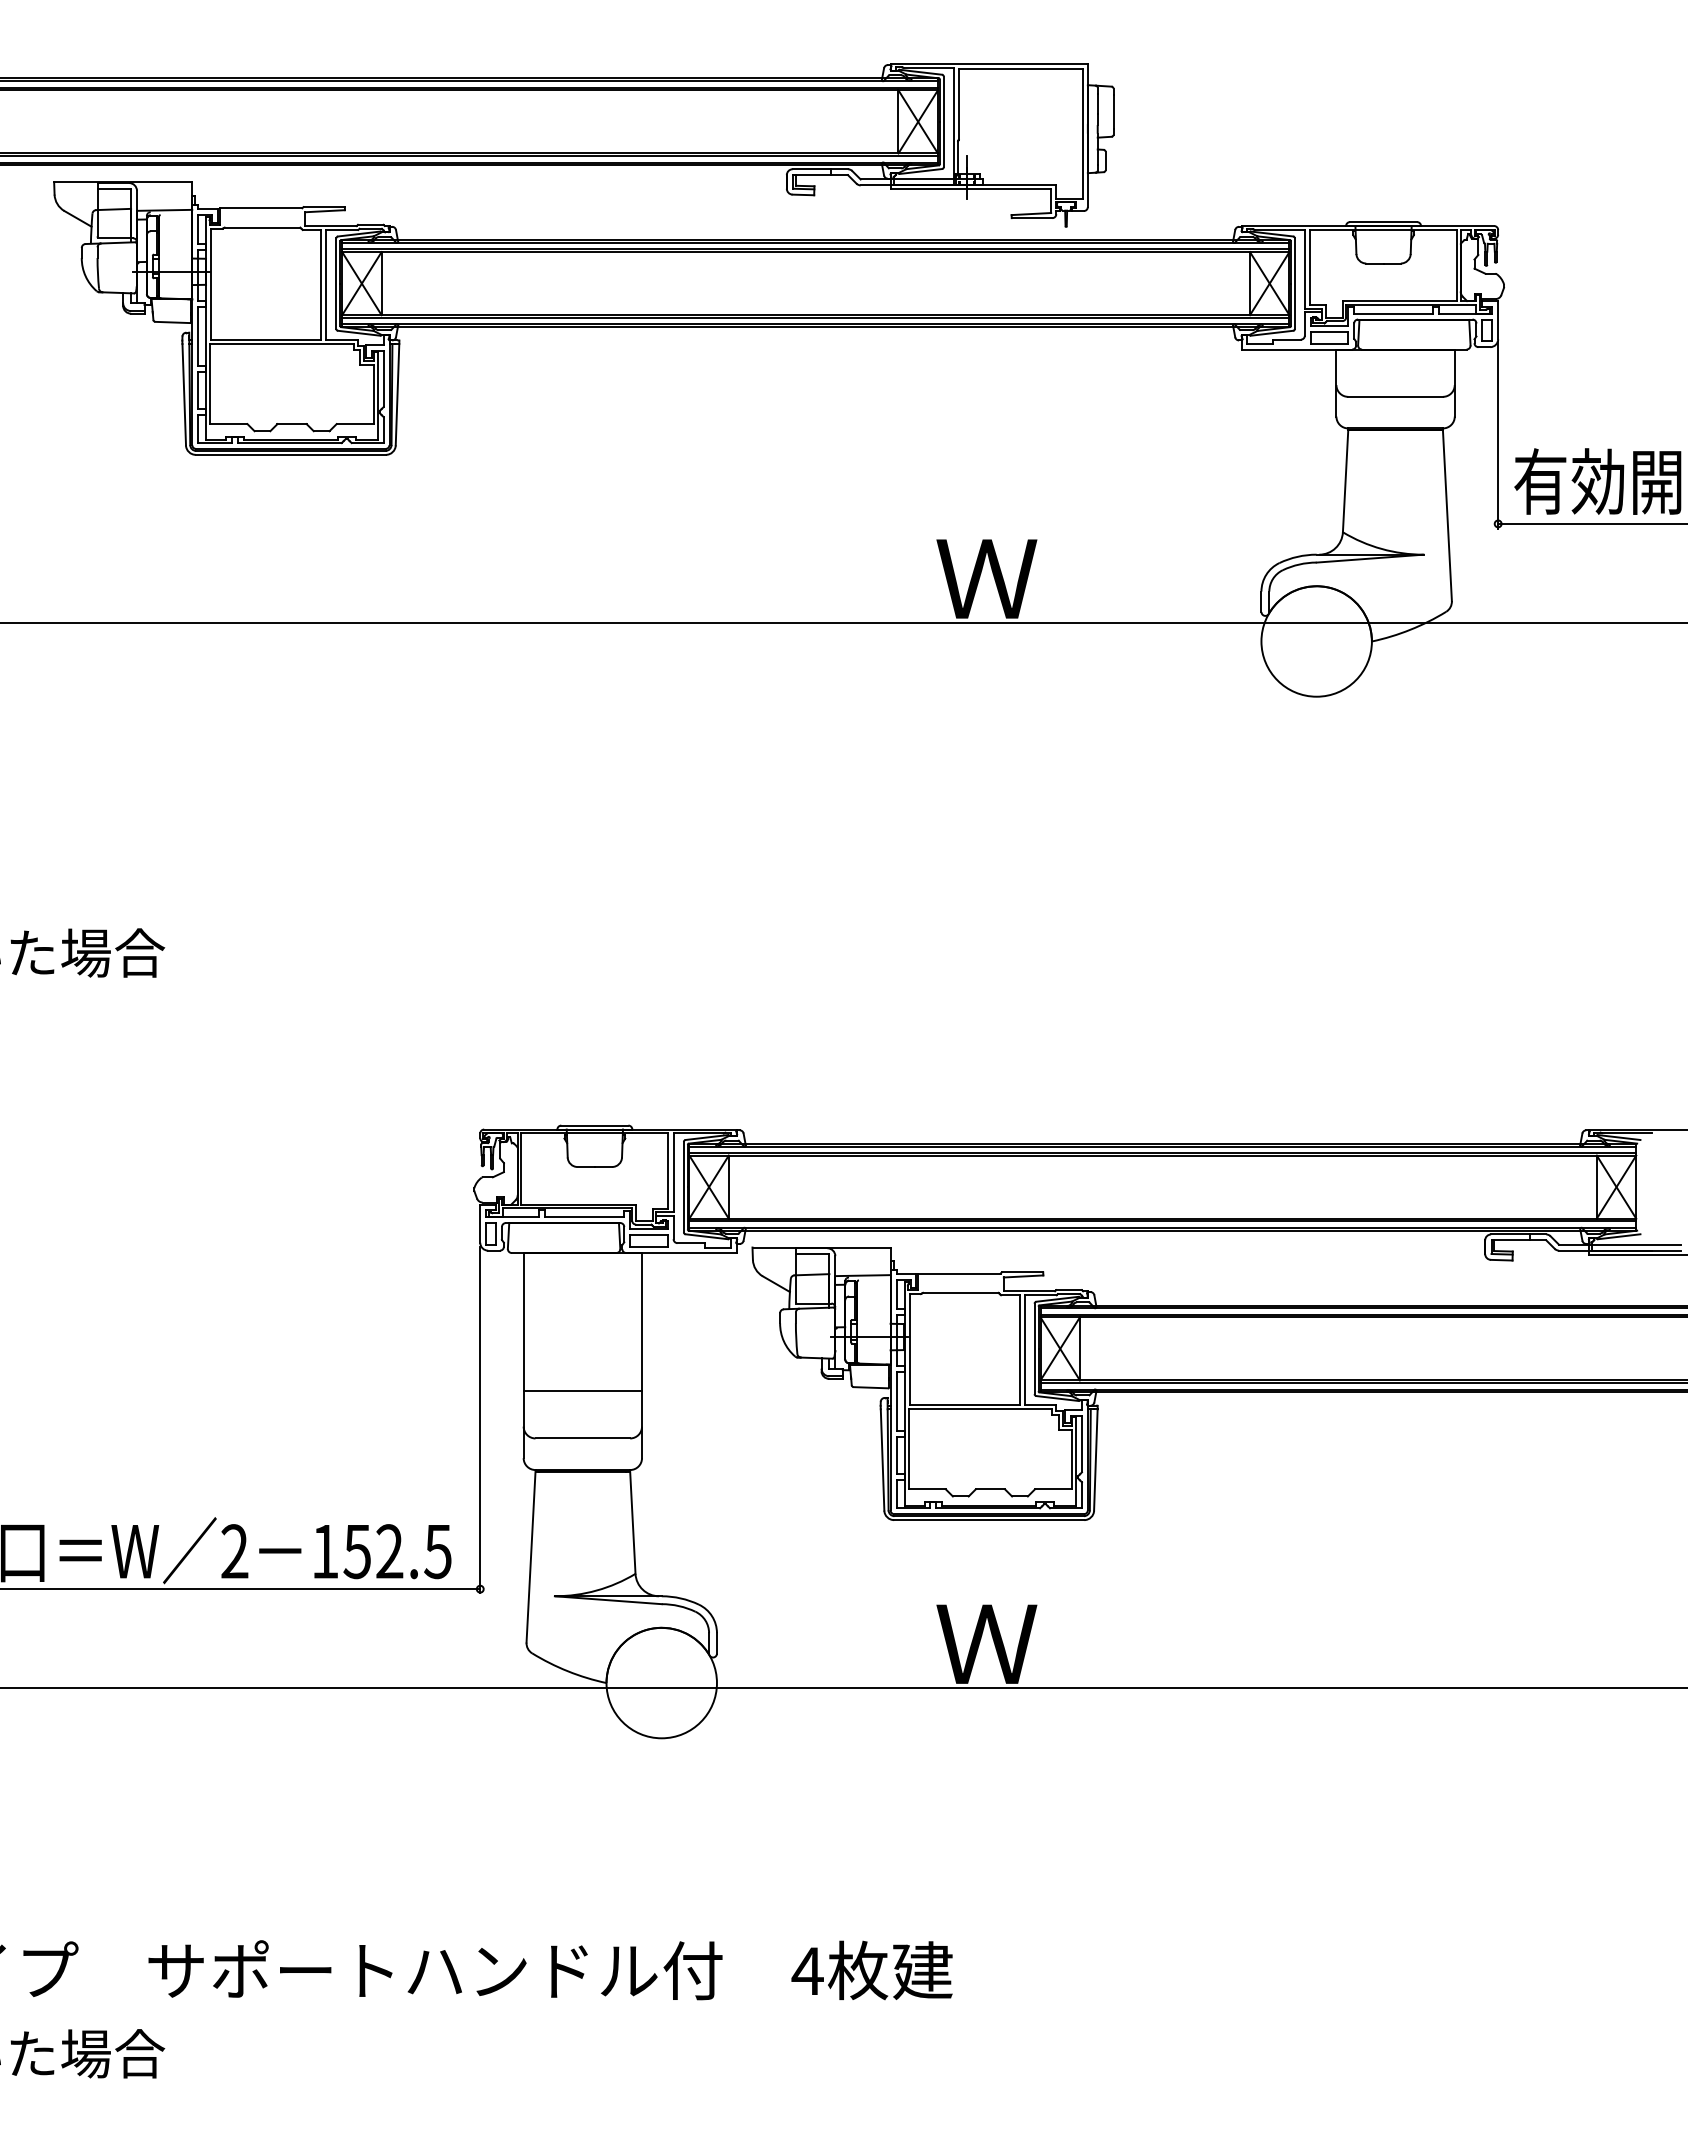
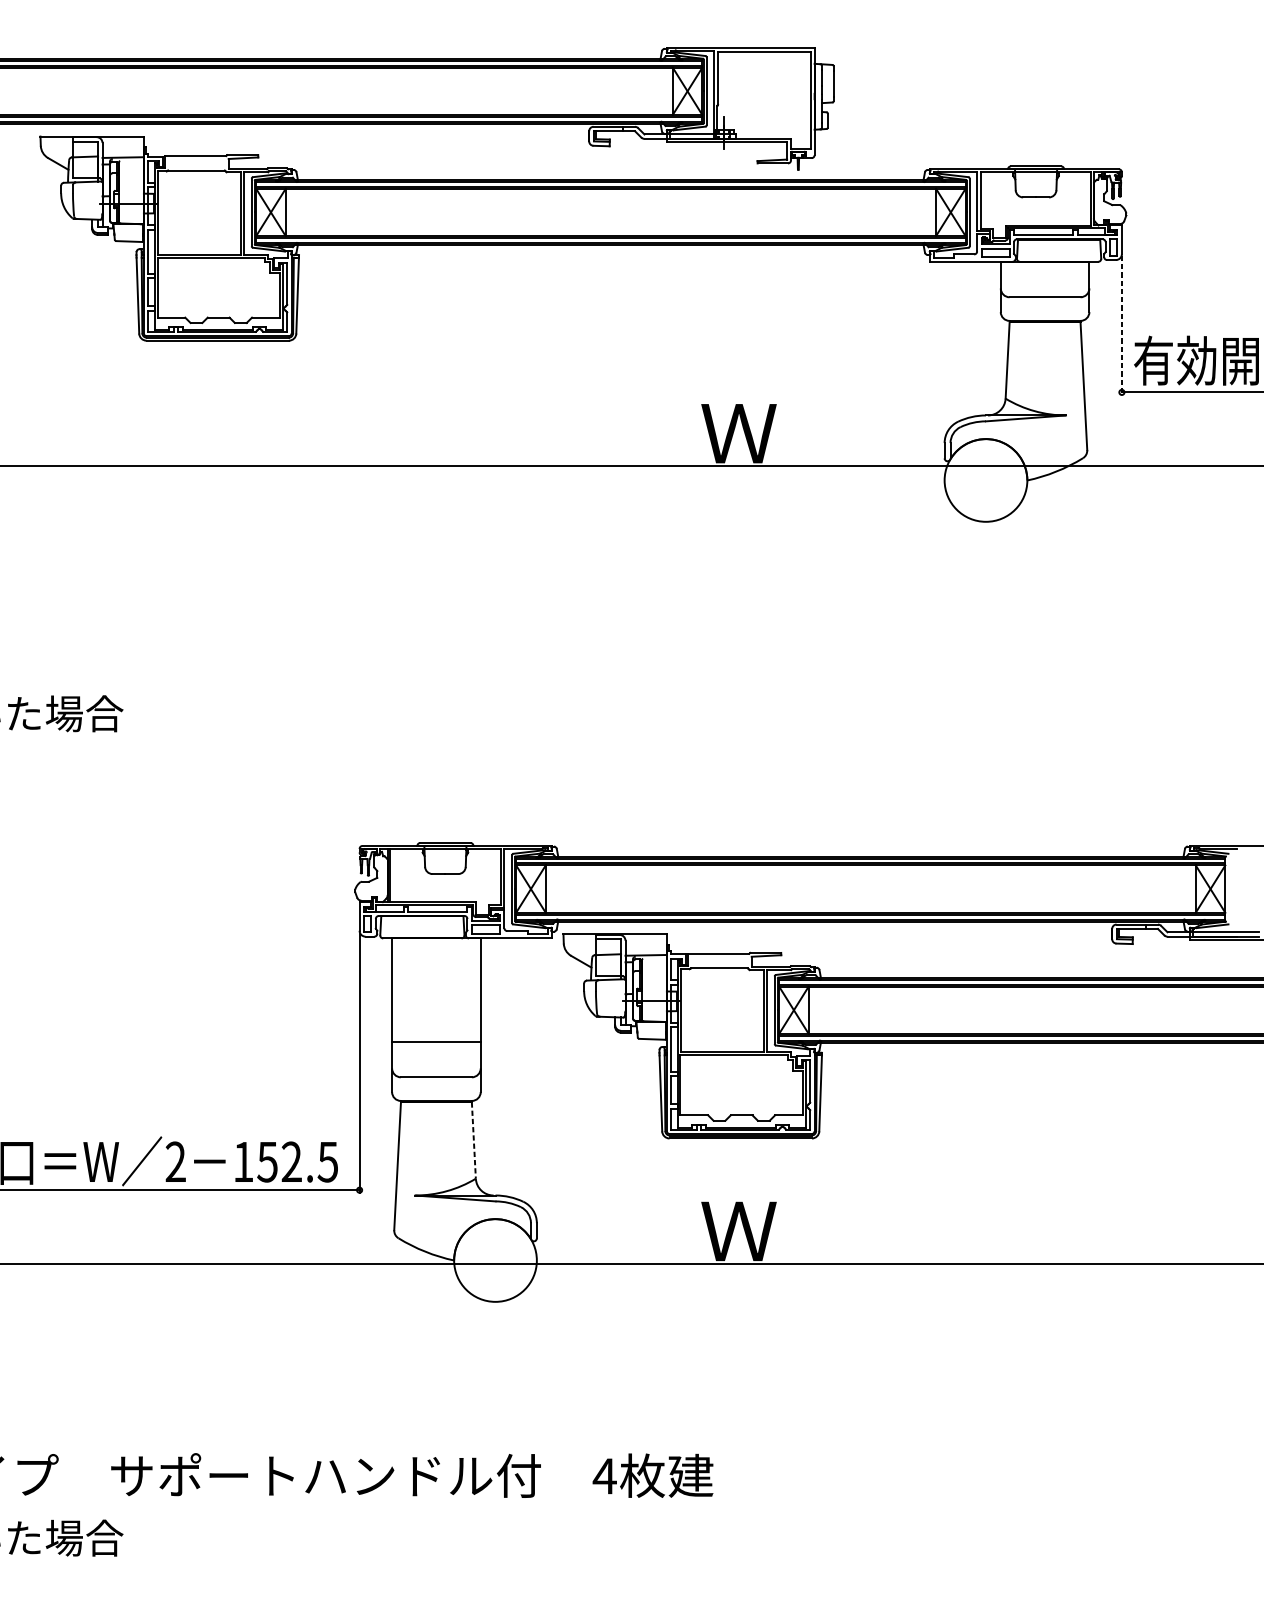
line: (1498, 435) -> (1122, 326), solid -> dashed
line: (632, 1522) -> (473, 1140), solid -> dashed

